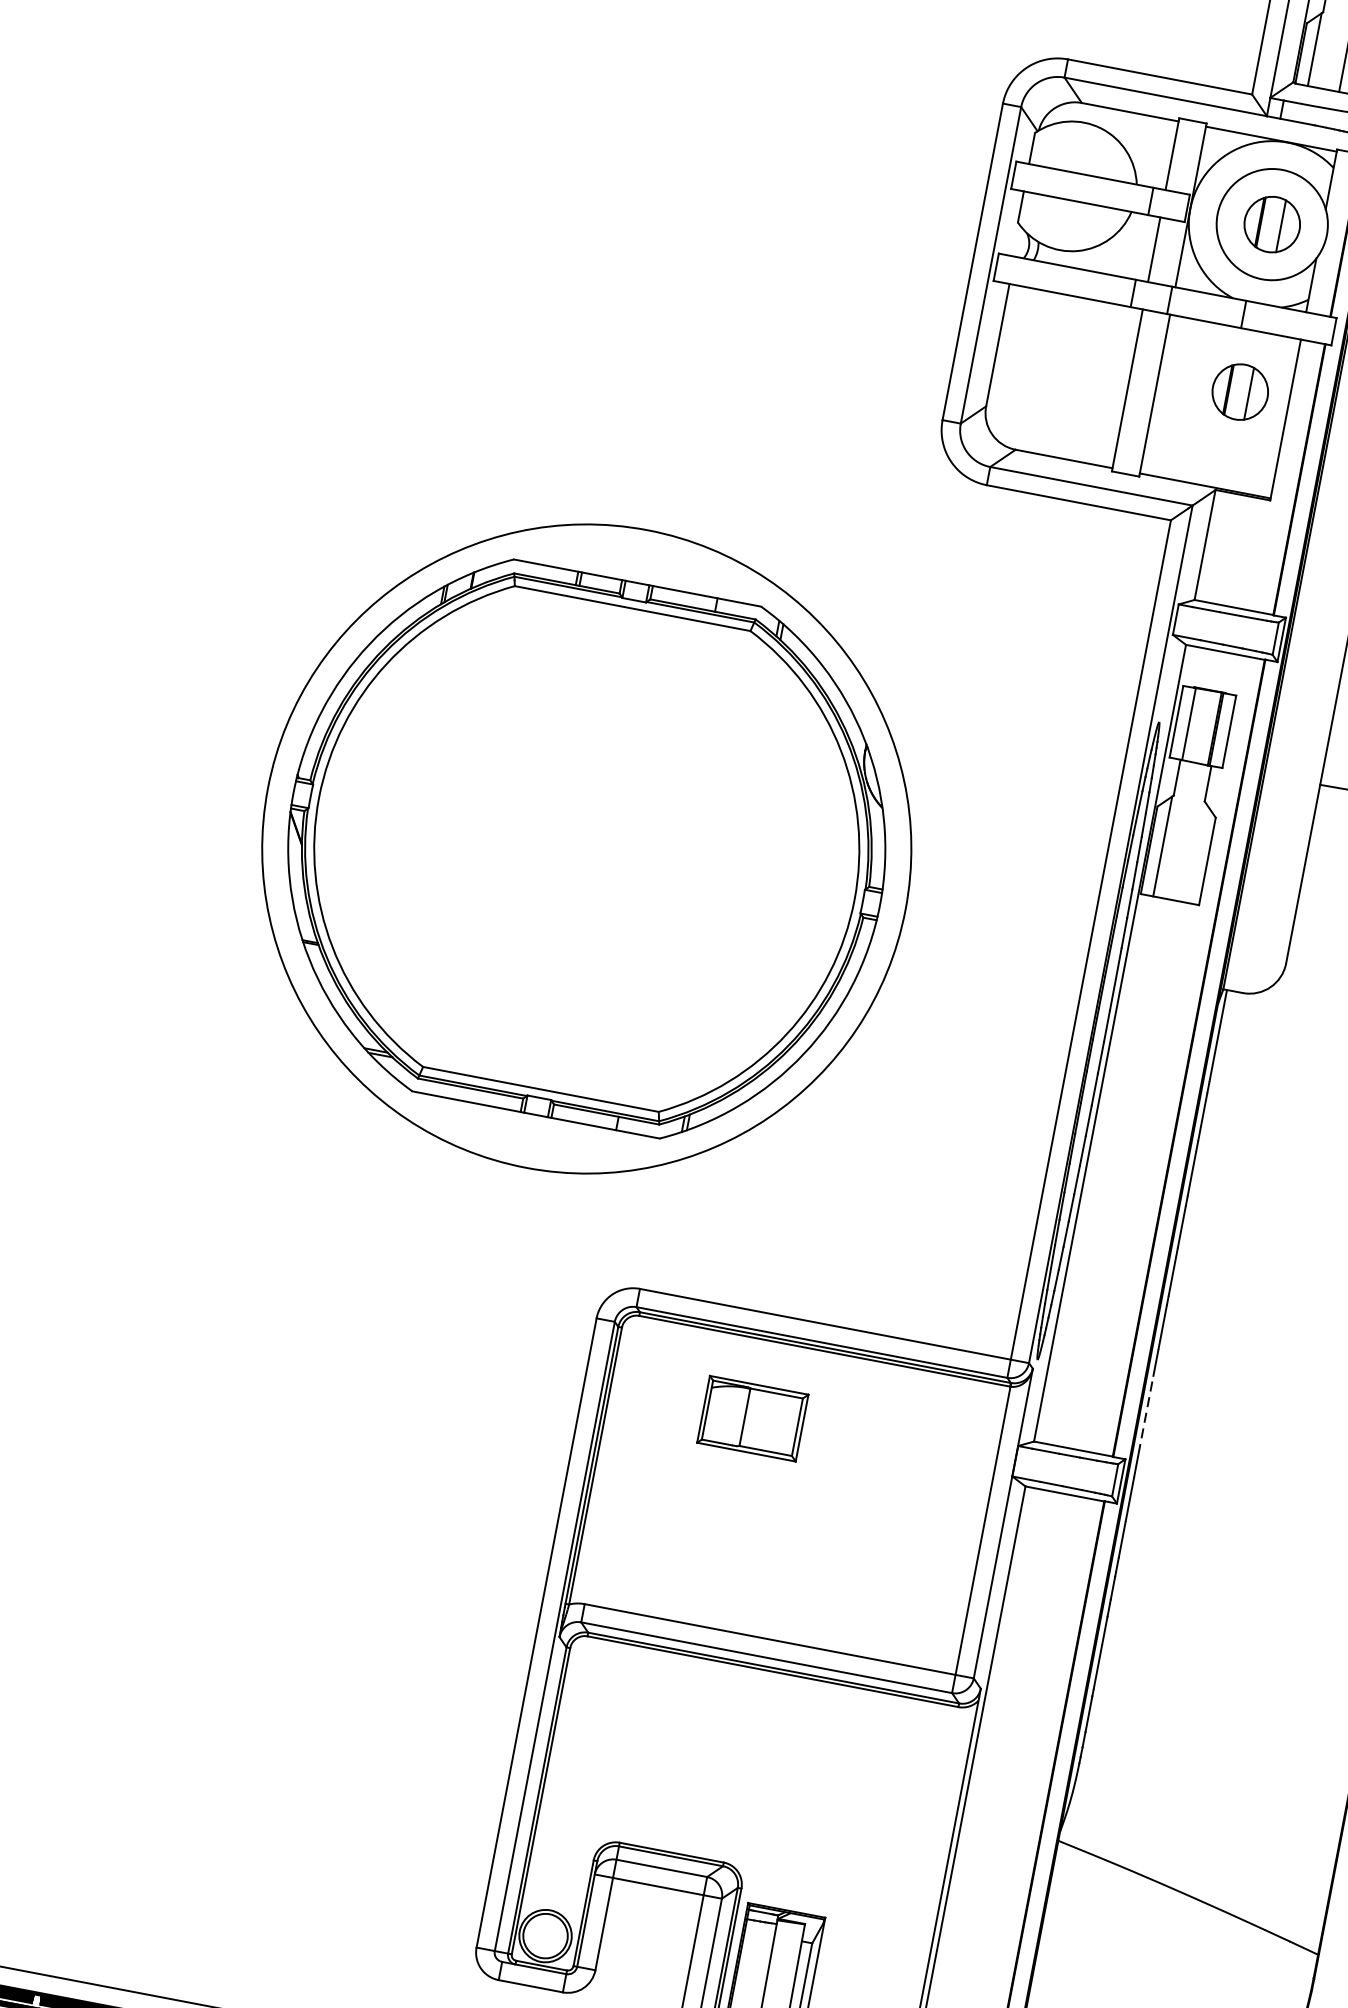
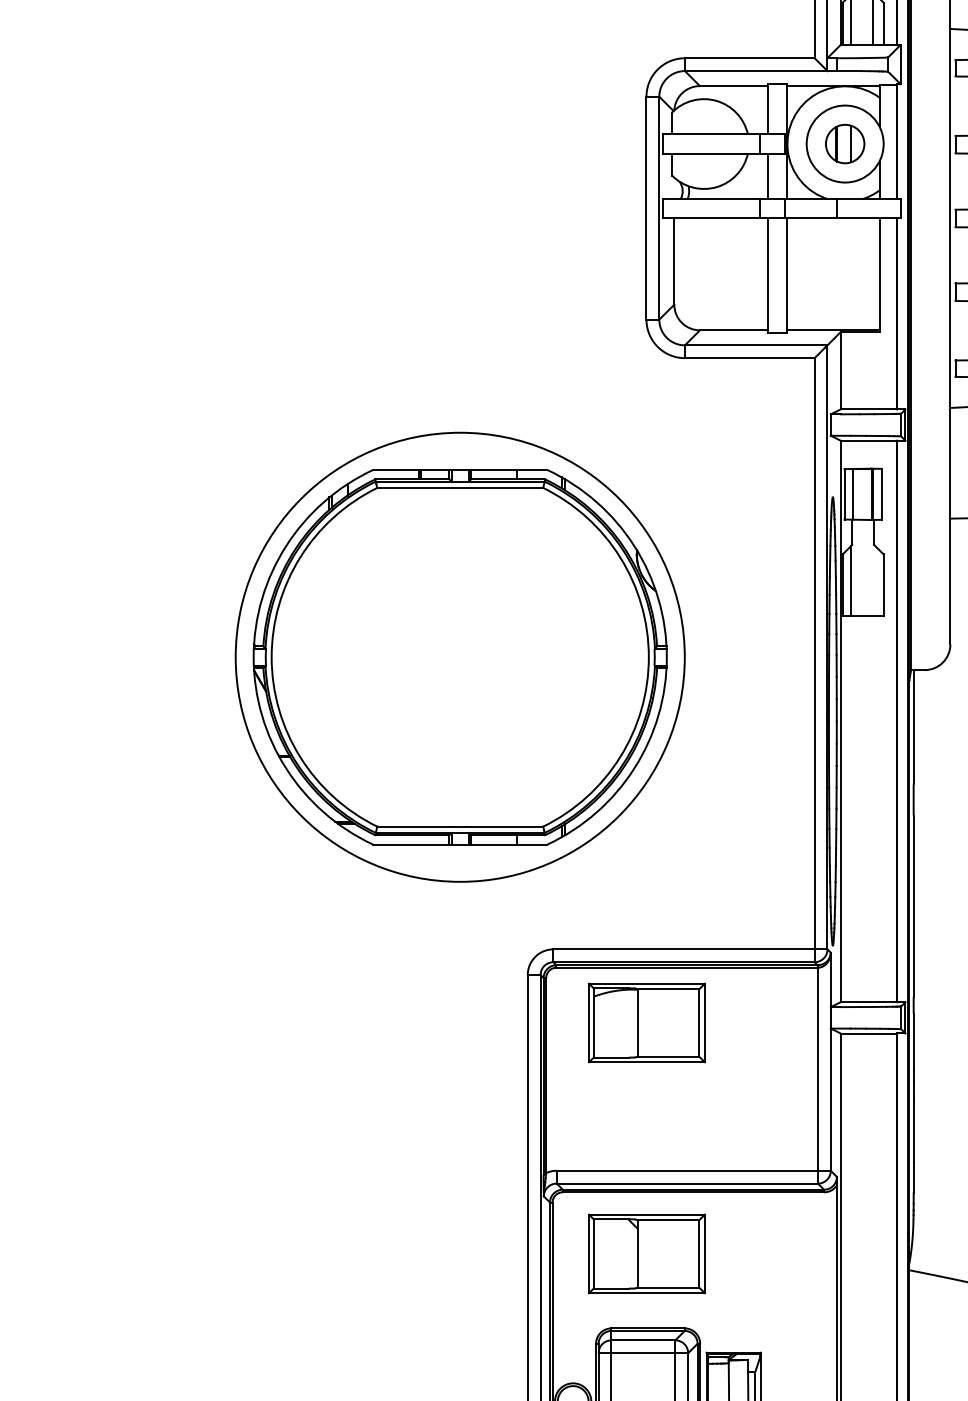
part: (1240, 391) -> (845, 261), removed
line: (1145, 1414) -> (913, 969), dashed -> solid
part: (752, 1417) -> (646, 1022), size x1.67
part: (689, 1745) -> (646, 1253), added

